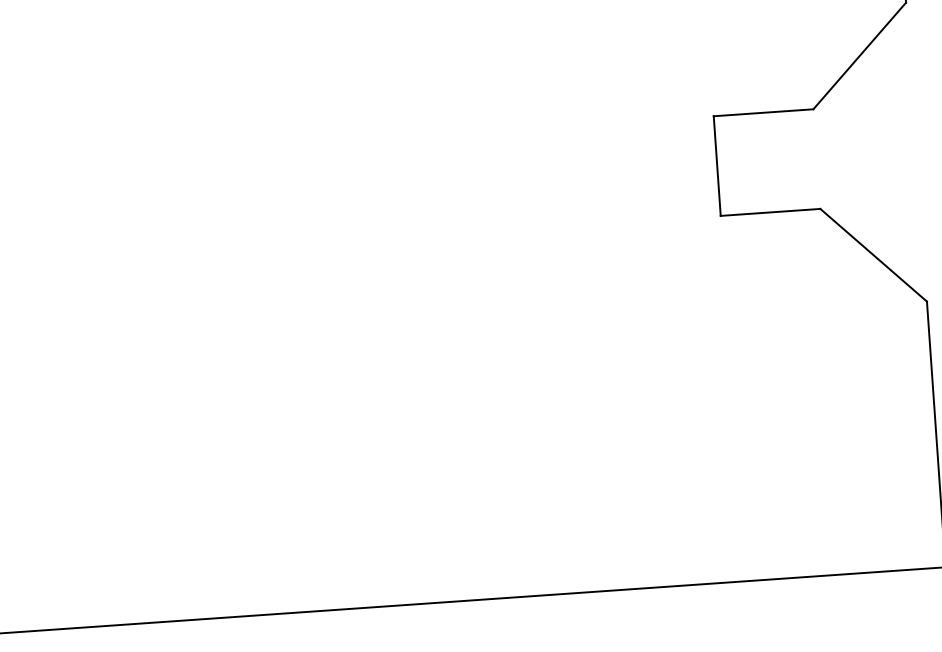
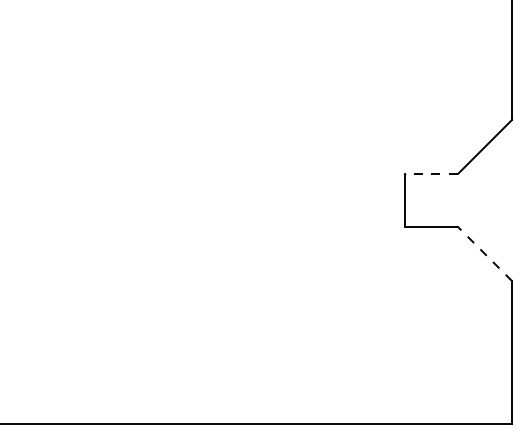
line: (763, 112) -> (431, 173), solid -> dashed
line: (874, 255) -> (485, 254), solid -> dashed

